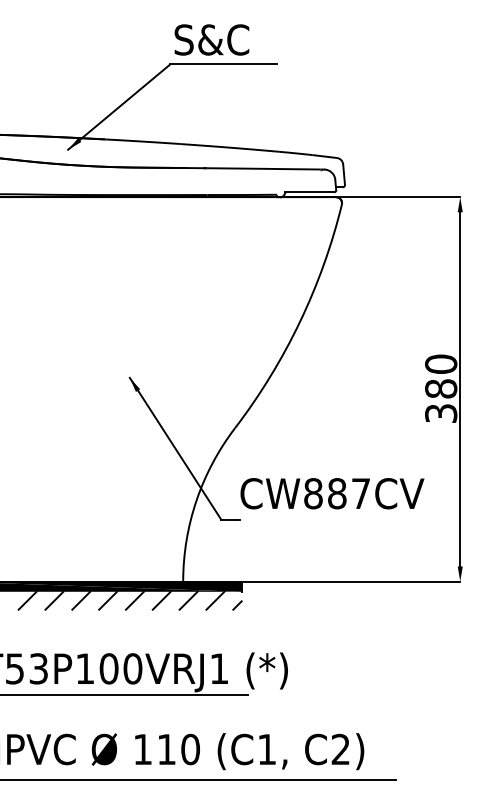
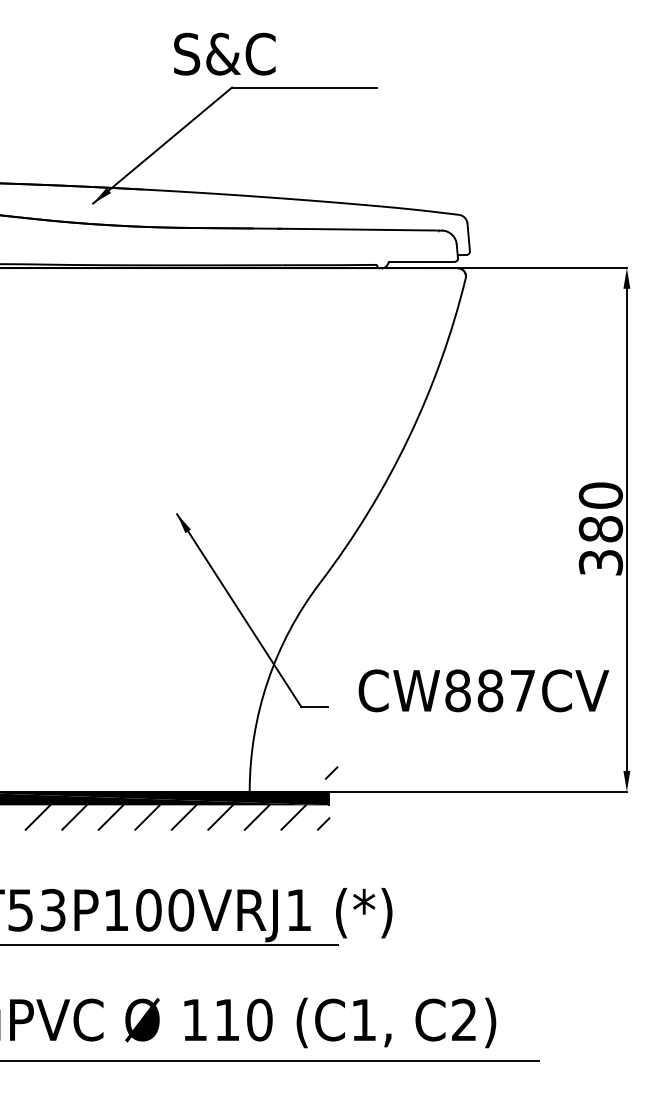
text: (211, 39) -> (224, 53), moved
text: (332, 493) -> (483, 690), moved
line: (243, 567) -> (331, 772), added

